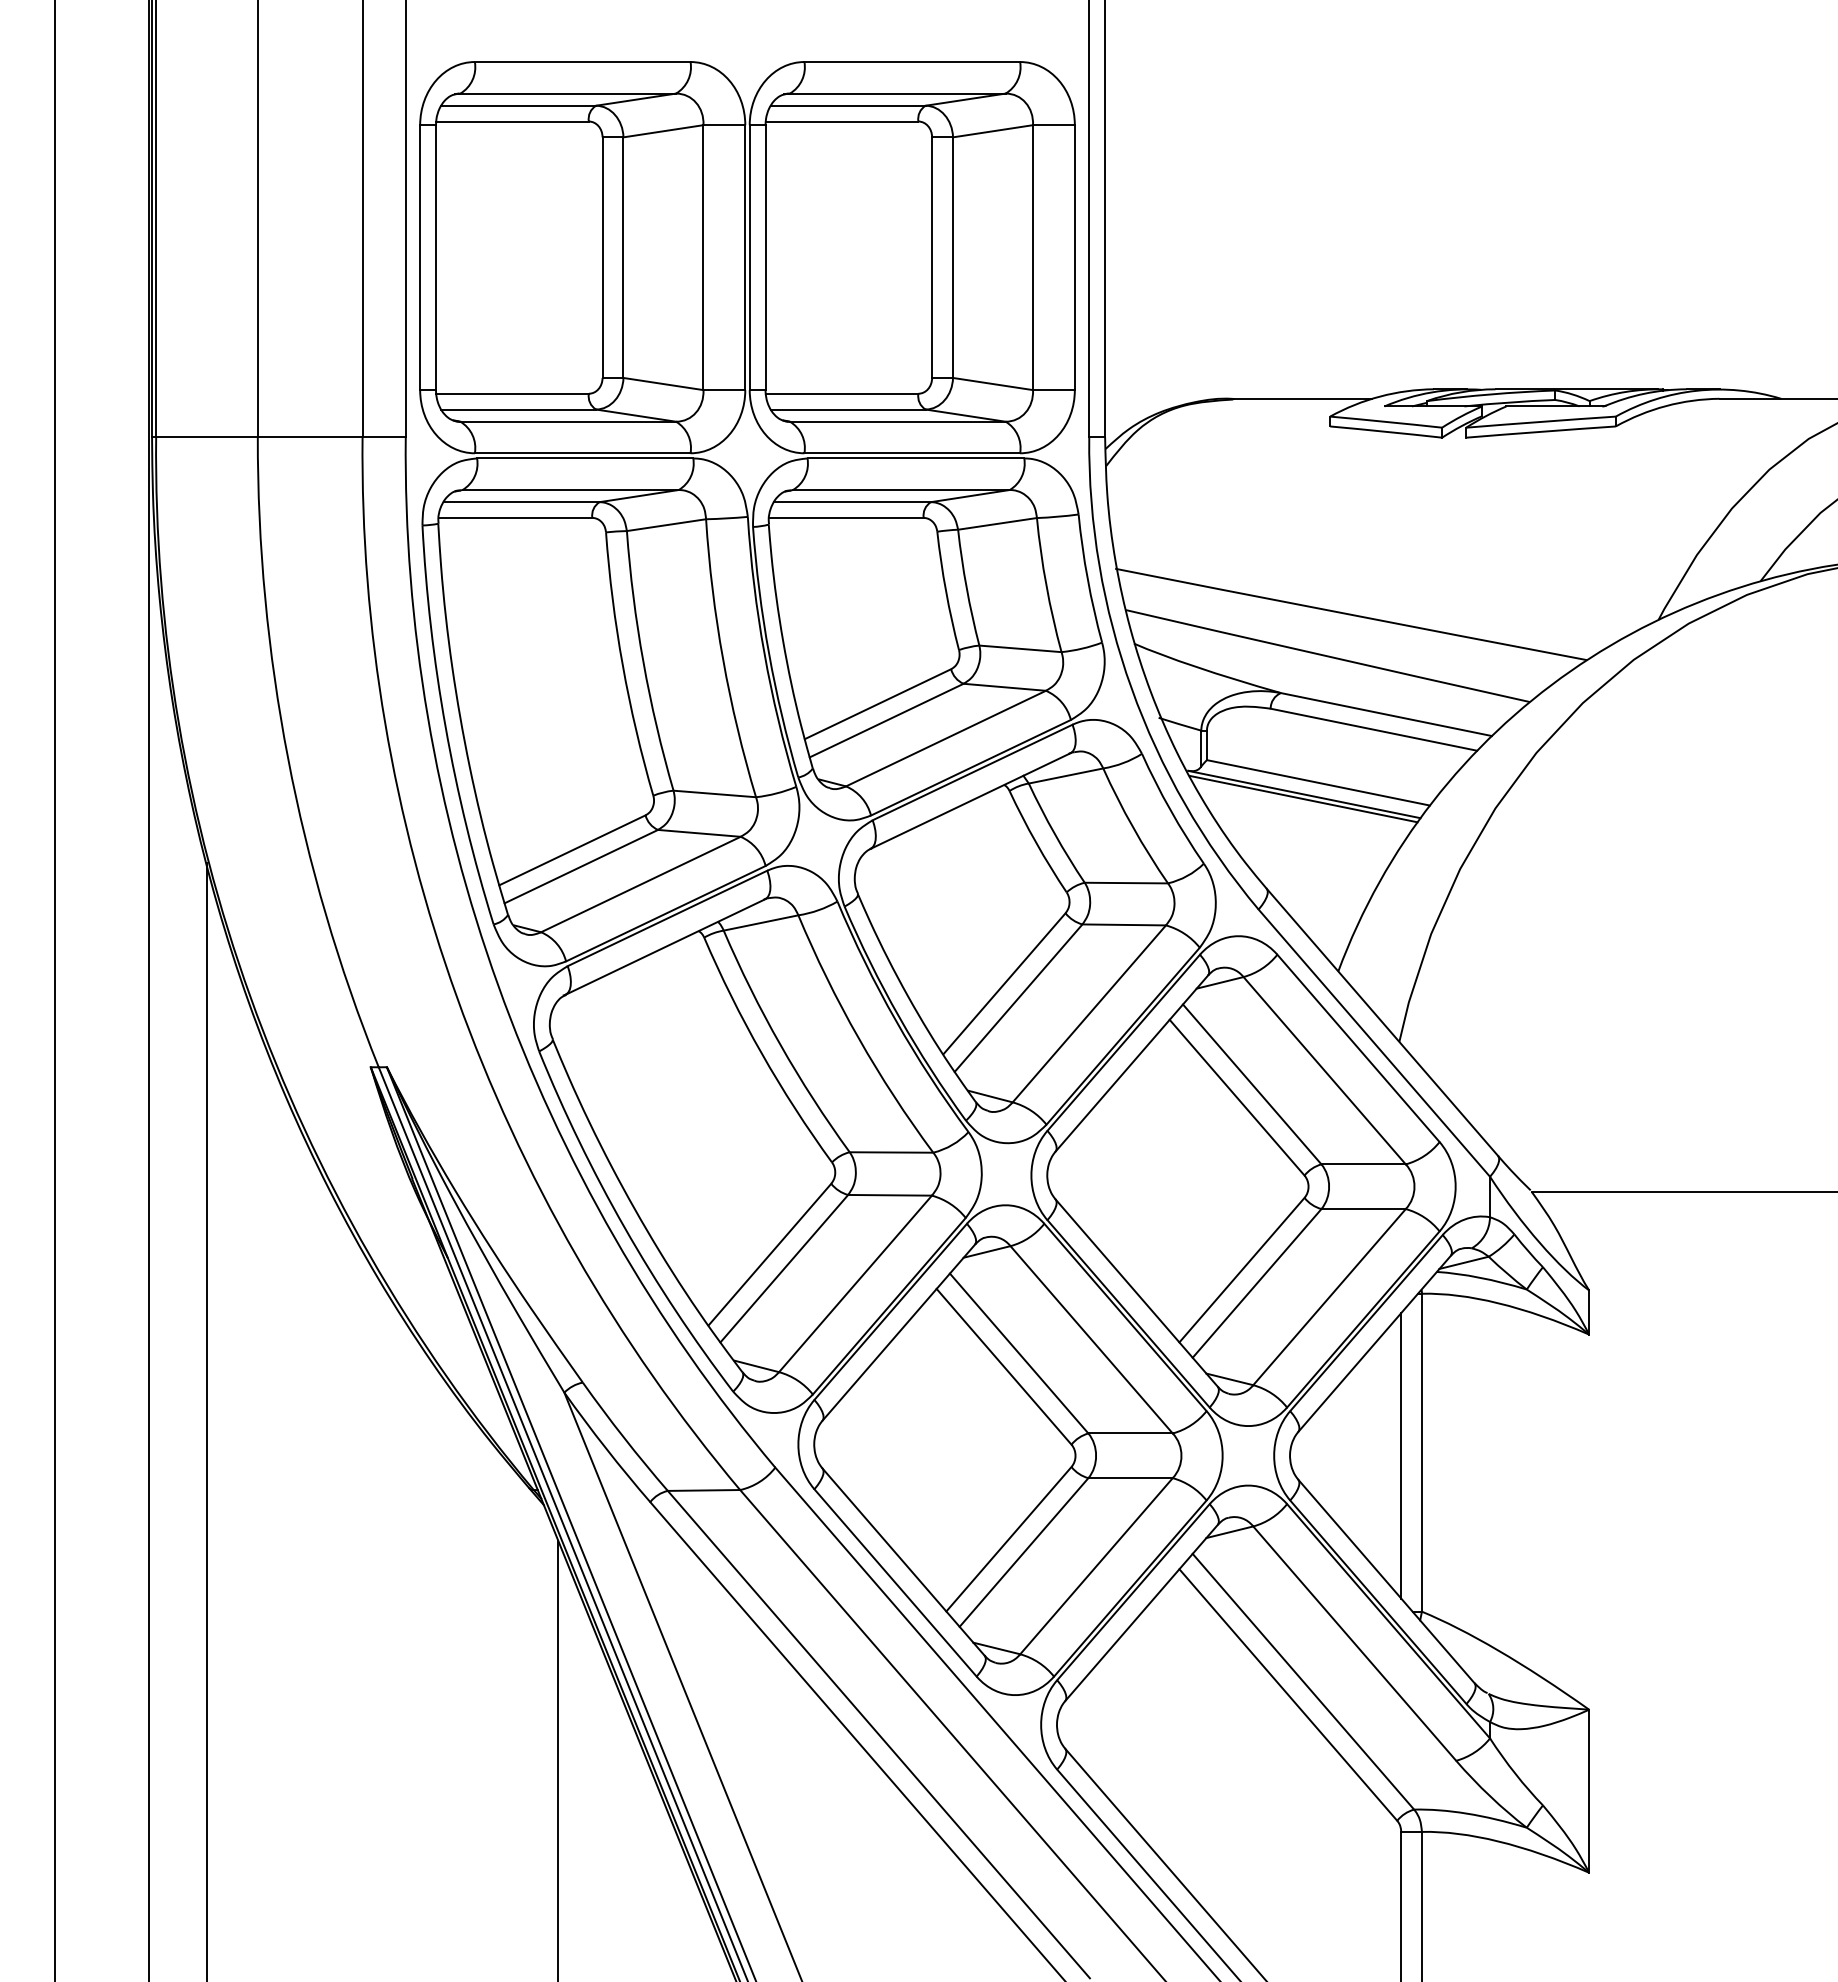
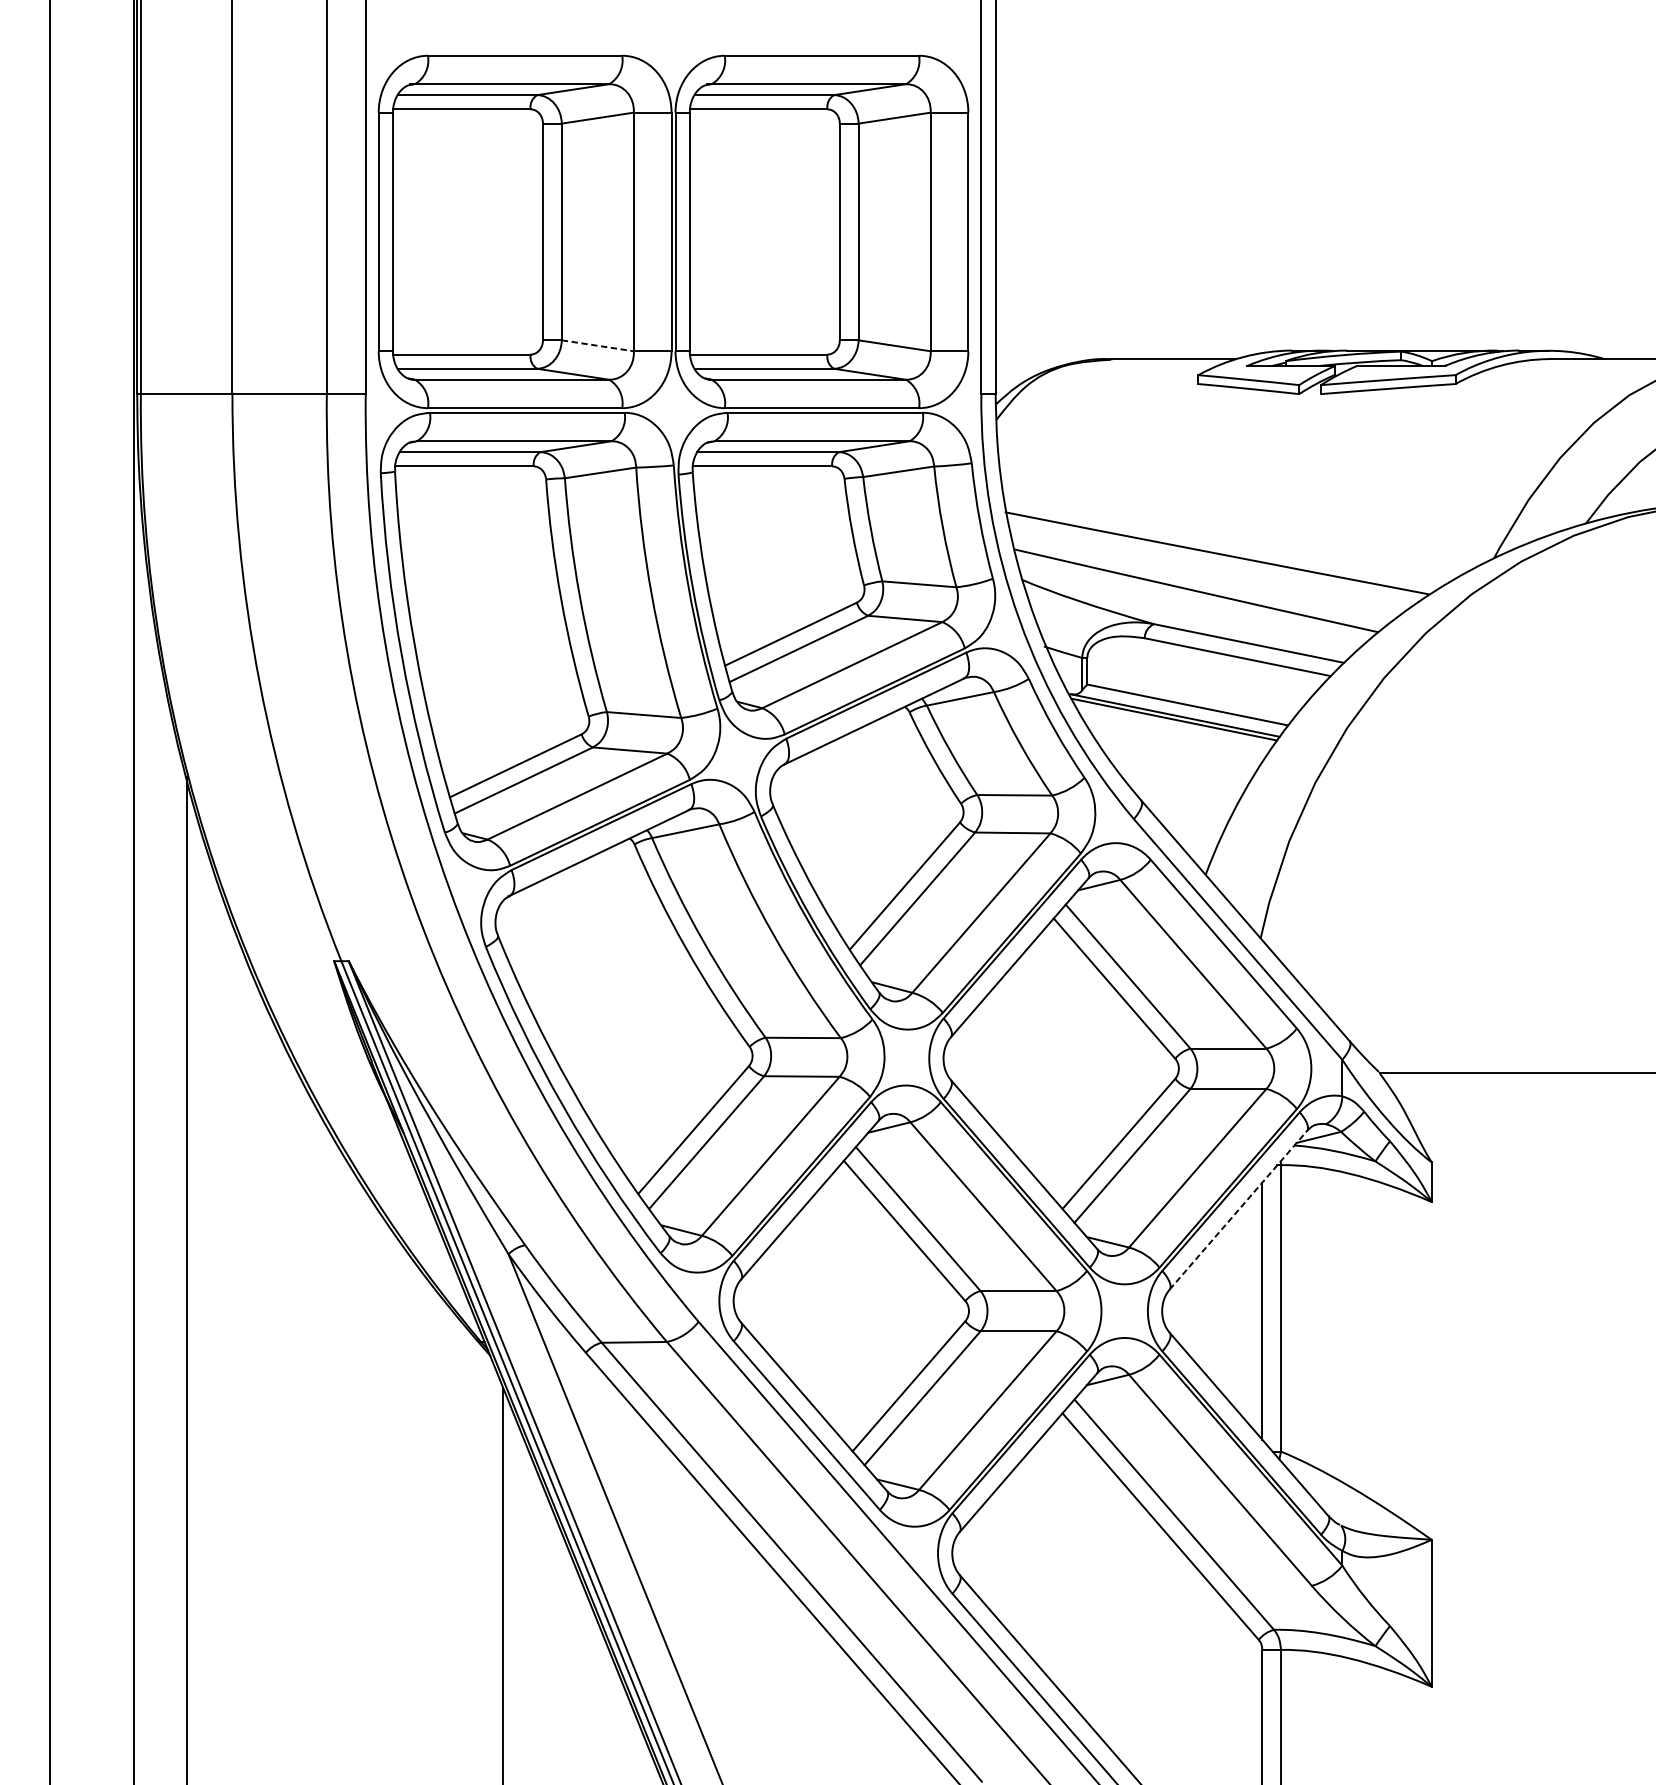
line: (663, 384) -> (597, 346), solid -> dashed
line: (1374, 1343) -> (1238, 1209), solid -> dashed

